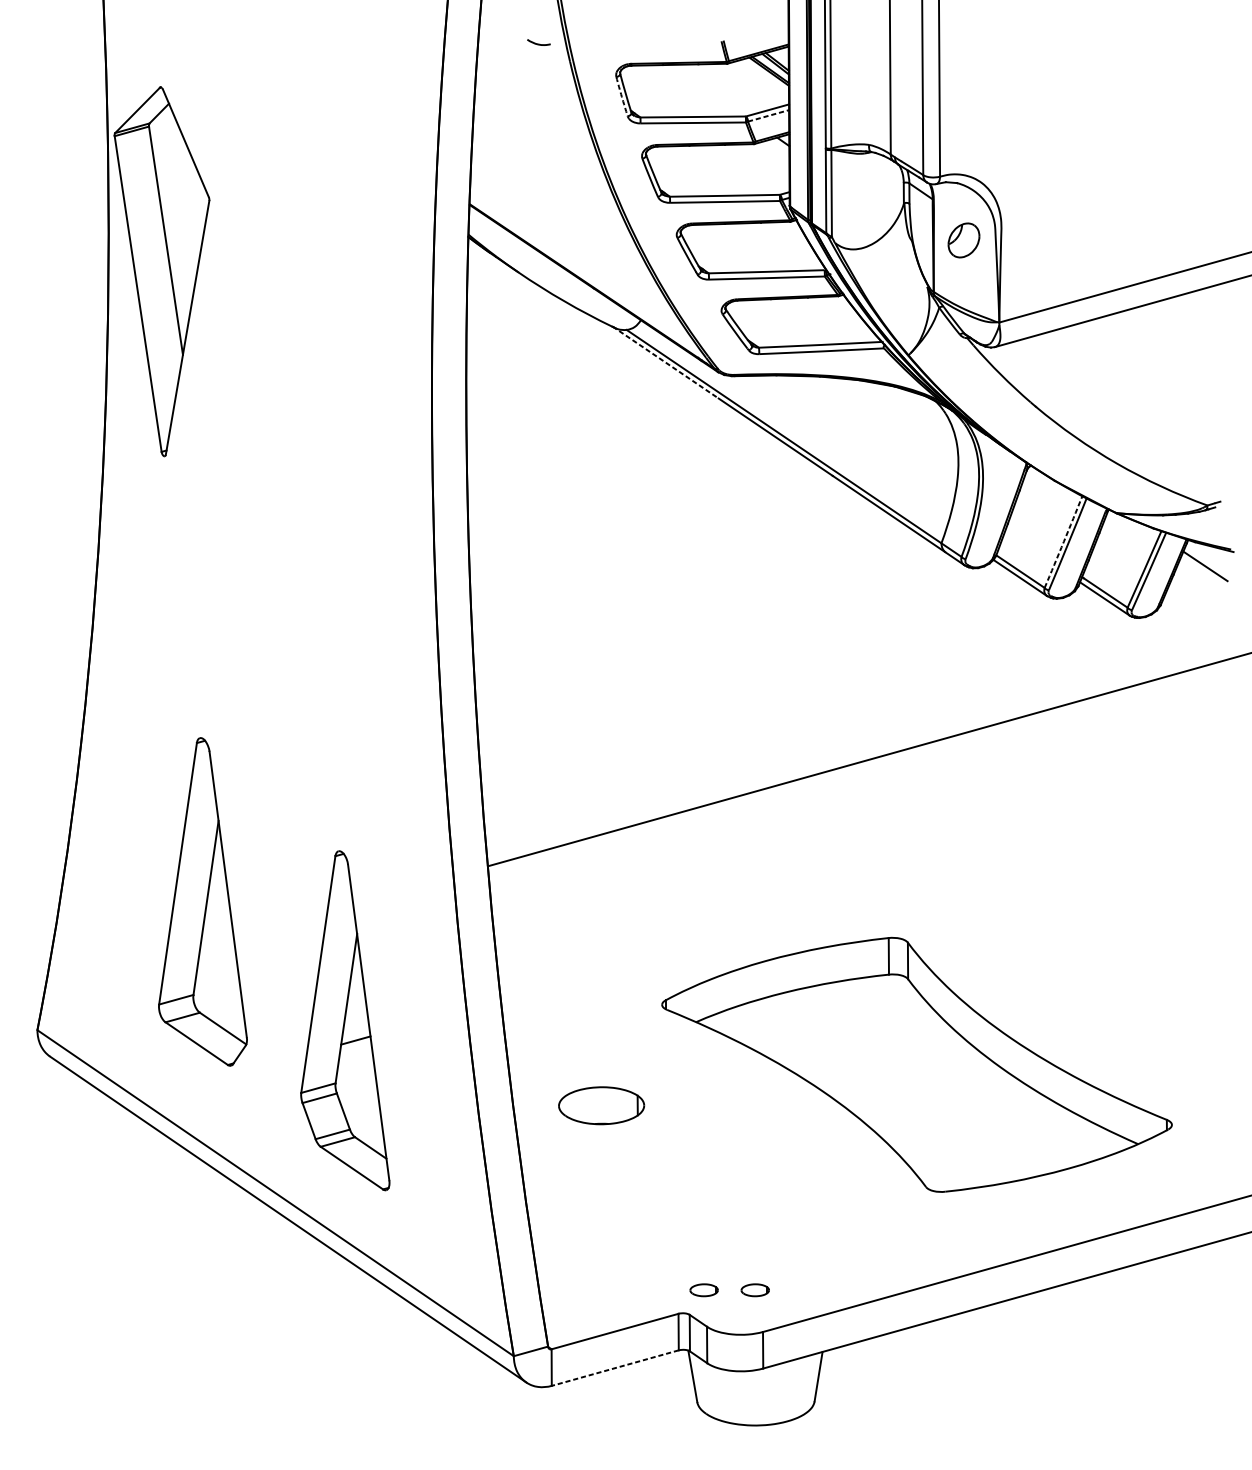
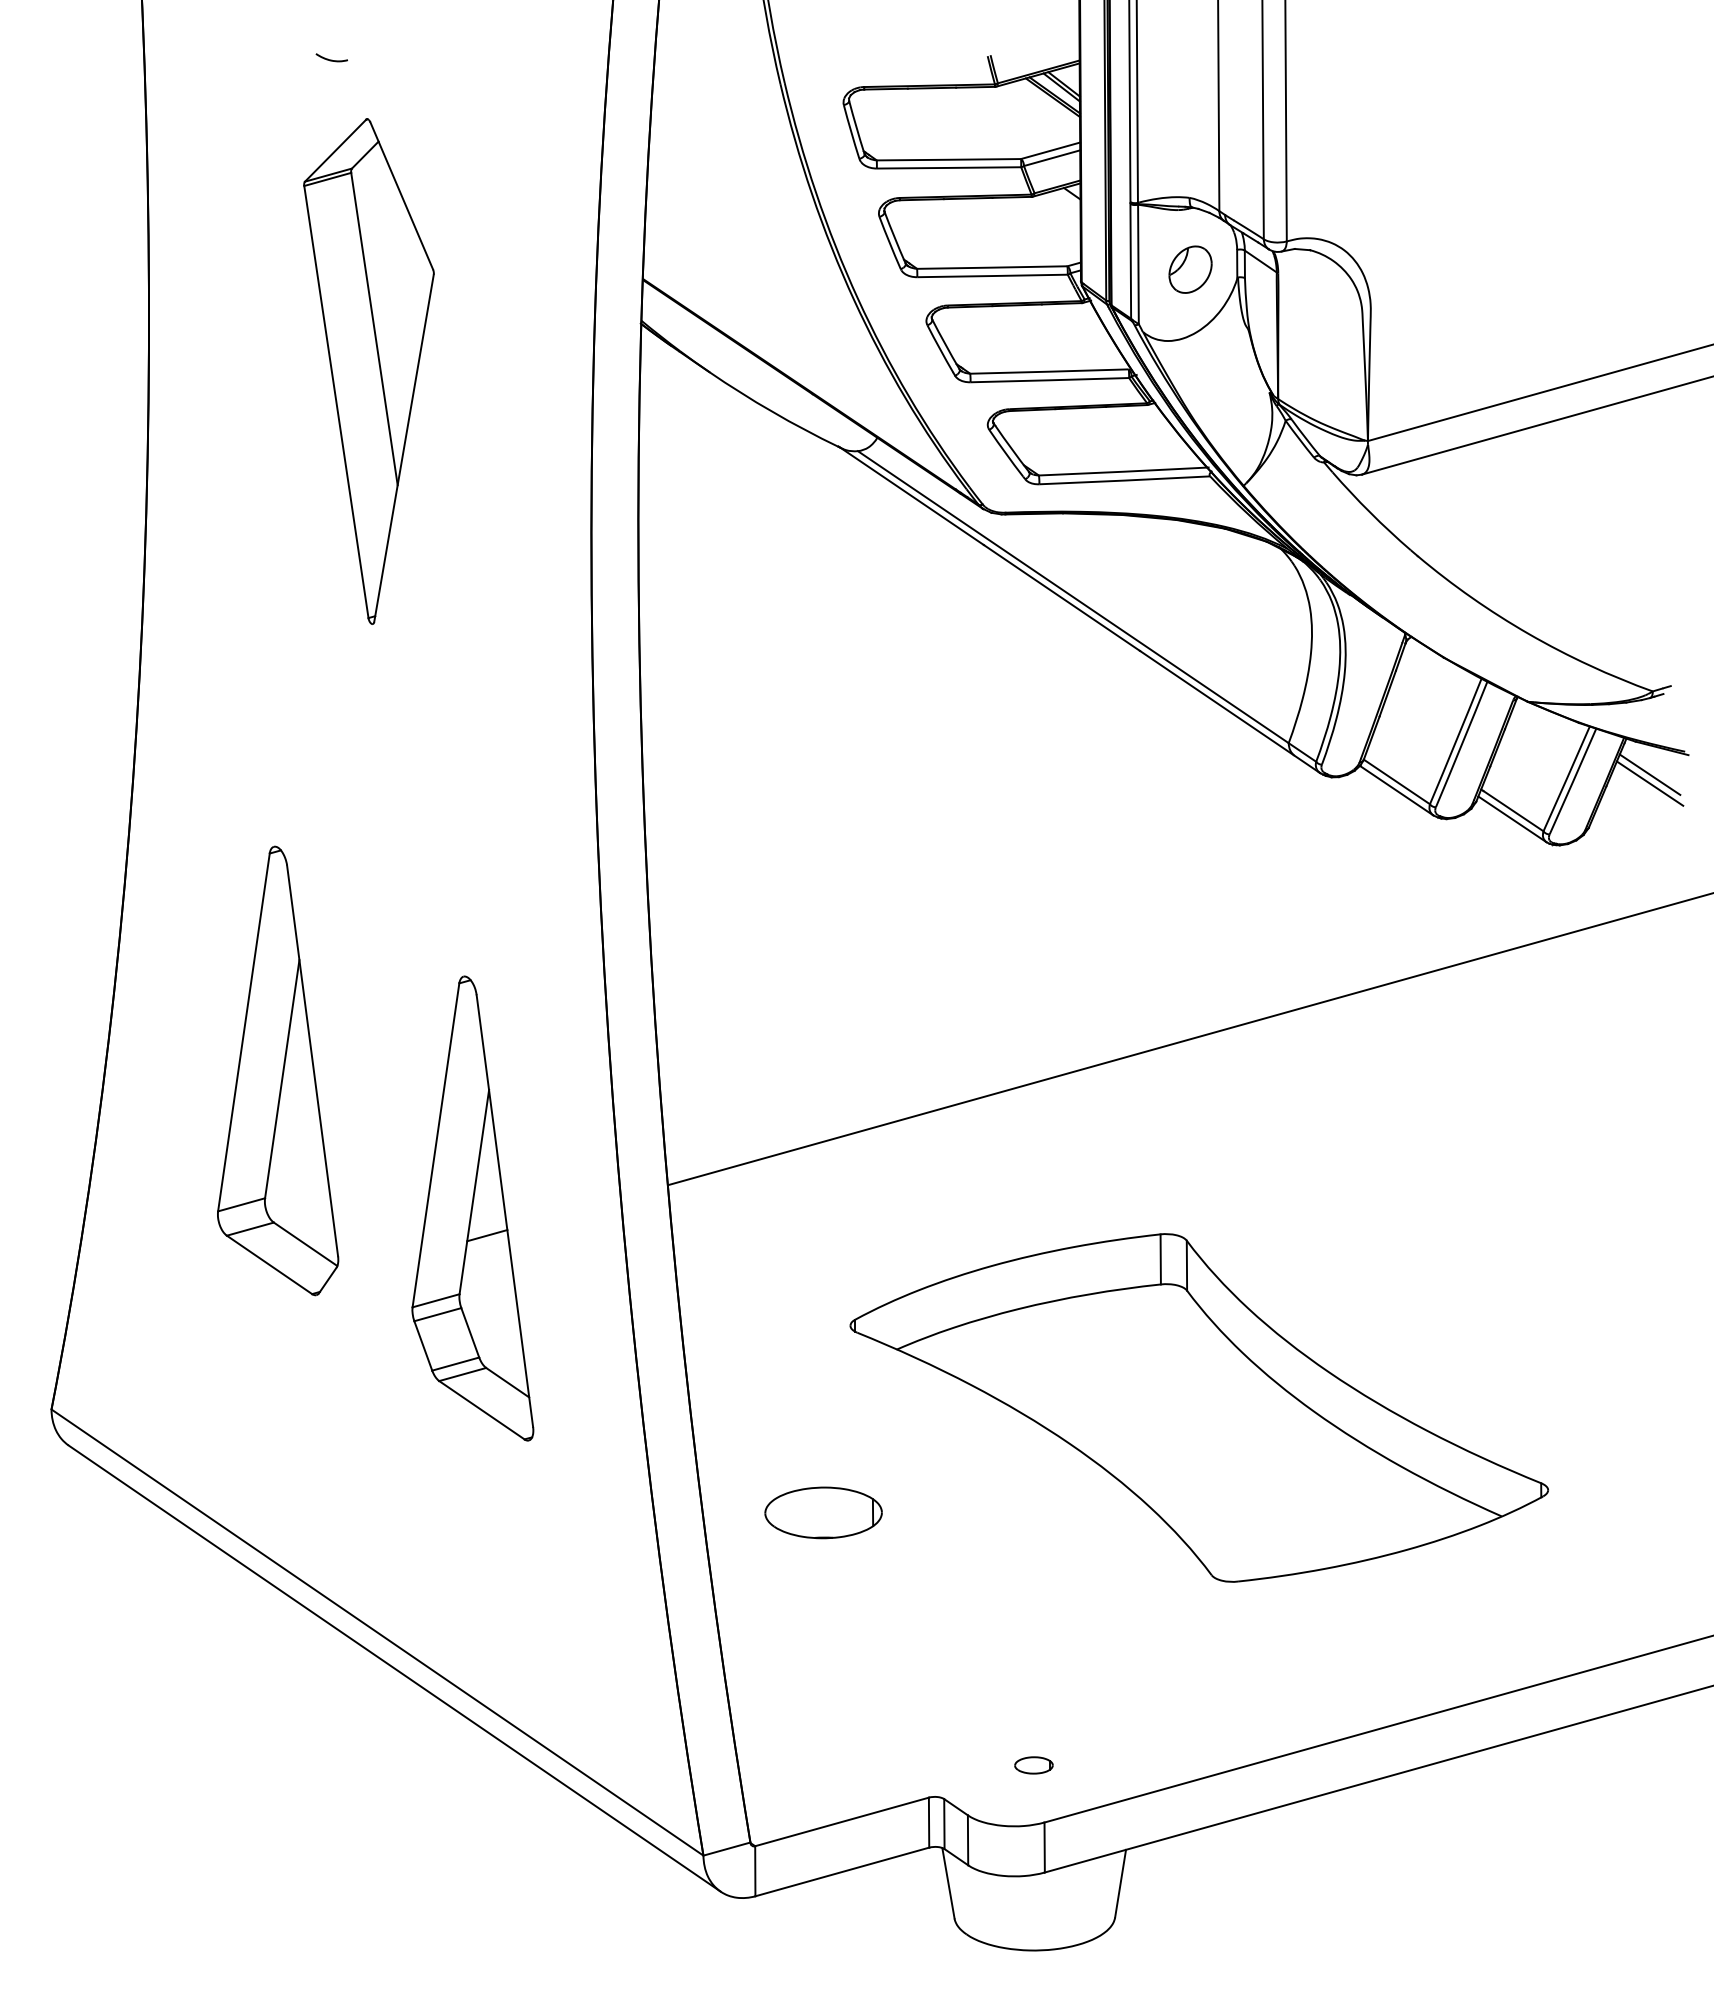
curve: (538, 43) -> (331, 59), moved
arc: (621, 97) -> (851, 132), dashed -> solid
line: (768, 116) -> (1052, 158), dashed -> solid
part: (963, 240) -> (1190, 269), moved
part: (161, 271) -> (368, 371), moved
line: (665, 362) -> (911, 495), dashed -> solid
arc: (1064, 542) -> (1456, 741), dashed -> solid
line: (1205, 572) -> (1649, 783), added
part: (203, 901) -> (278, 1070), moved
part: (345, 1020) -> (472, 1208), moved
part: (916, 1064) -> (1198, 1407), moved
part: (703, 1290) -> (963, 1765), removed
line: (614, 1368) -> (841, 1872), dashed -> solid

